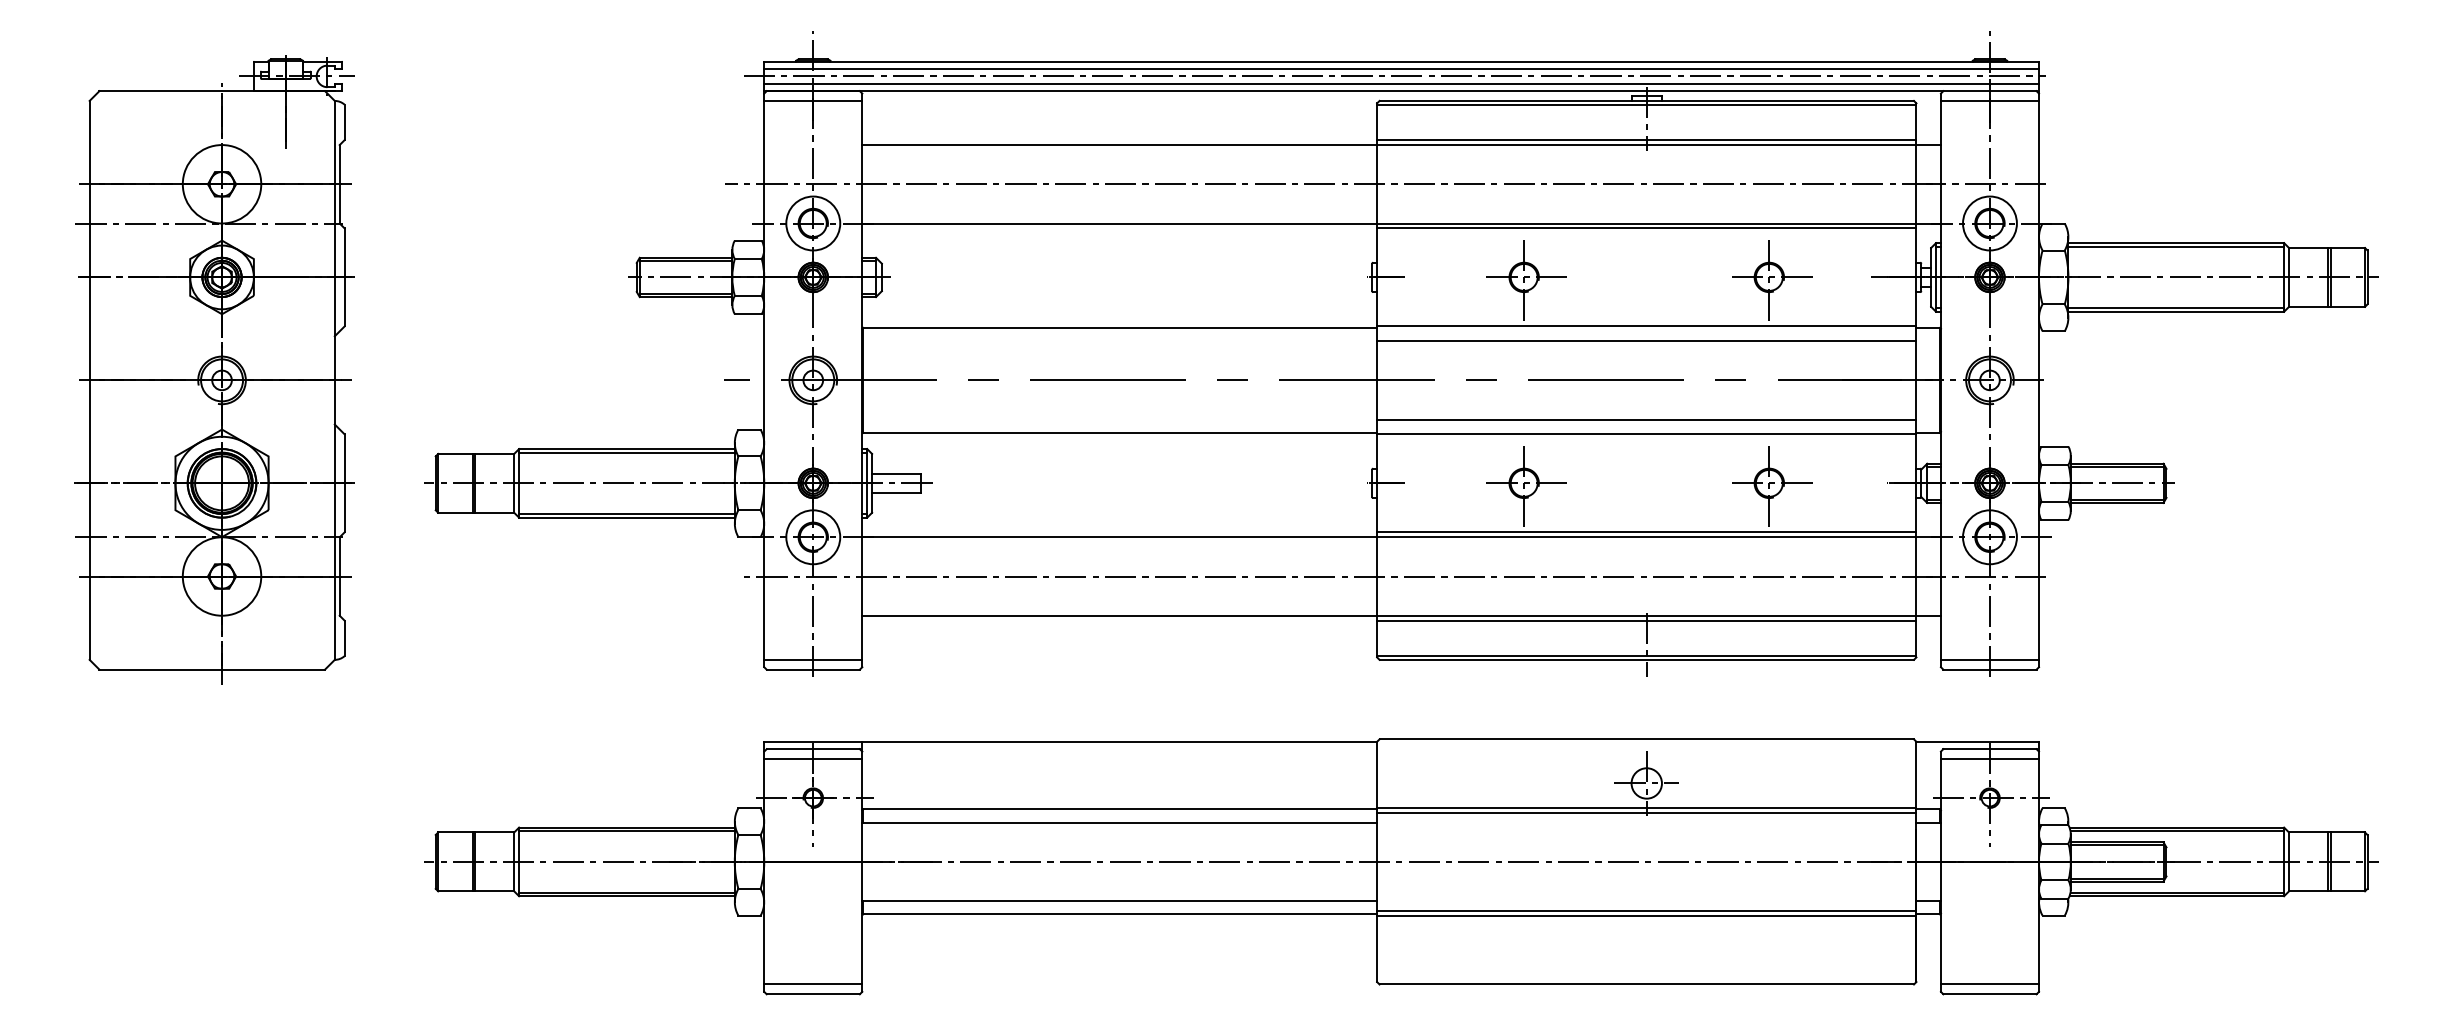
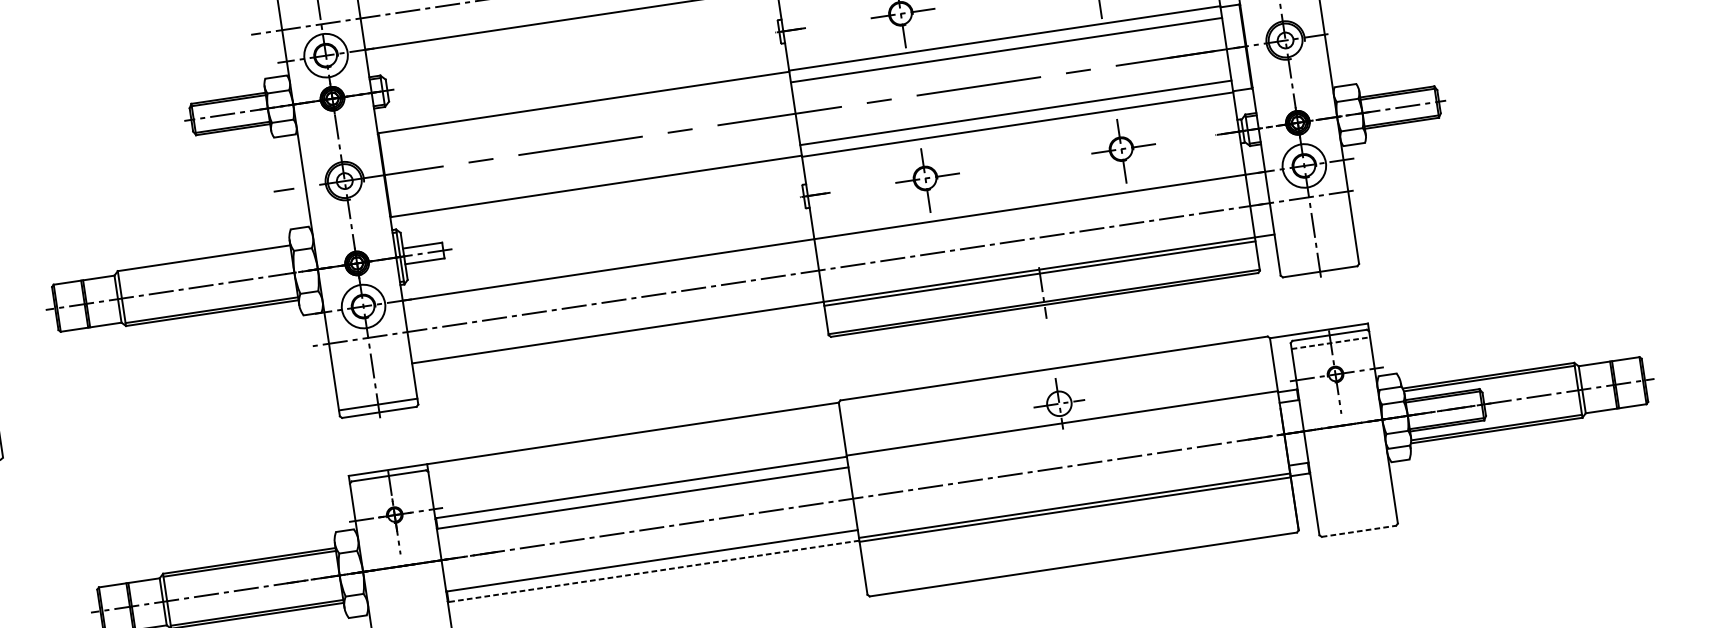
line: (626, 452) -> (204, 261), removed
line: (1646, 532) -> (1029, 203), removed
line: (1989, 659) -> (1318, 263), removed
line: (813, 758) -> (390, 483), removed
line: (1990, 758) -> (1331, 342), solid -> dashed
line: (1646, 812) -> (1062, 427), removed
line: (1120, 914) -> (654, 571), solid -> dashed
line: (1989, 984) -> (1357, 523), removed
line: (1989, 994) -> (1358, 531), solid -> dashed

